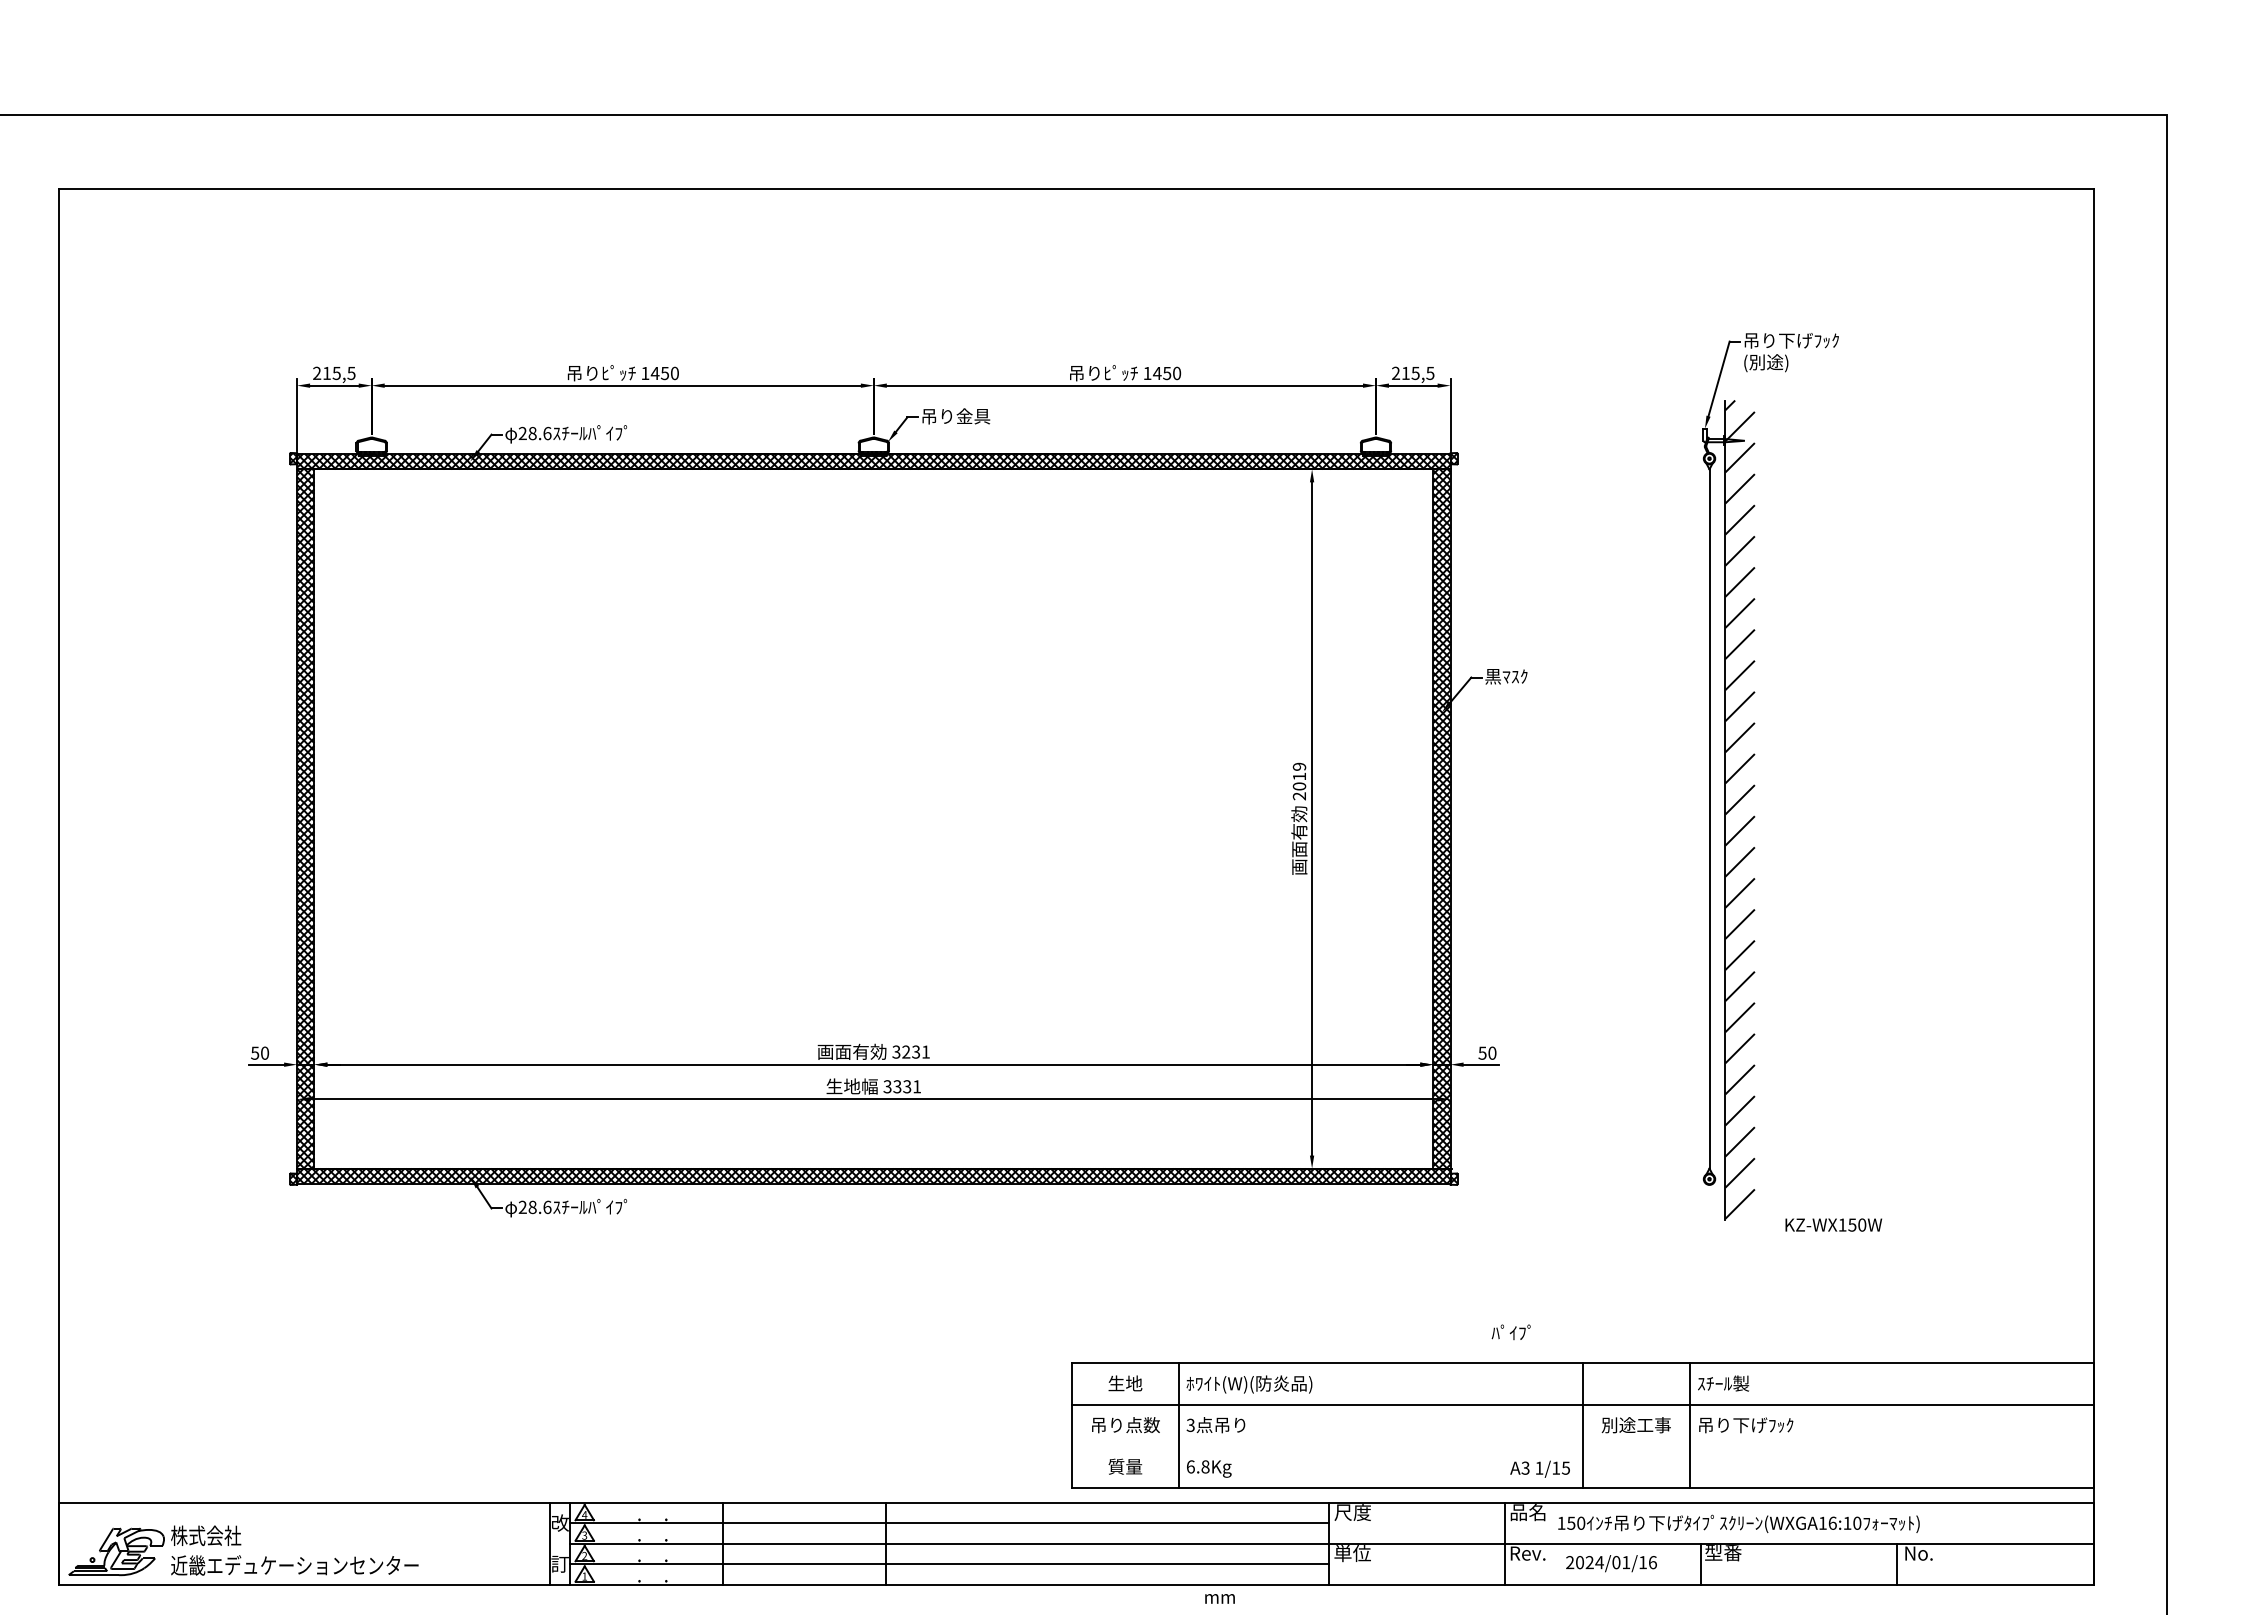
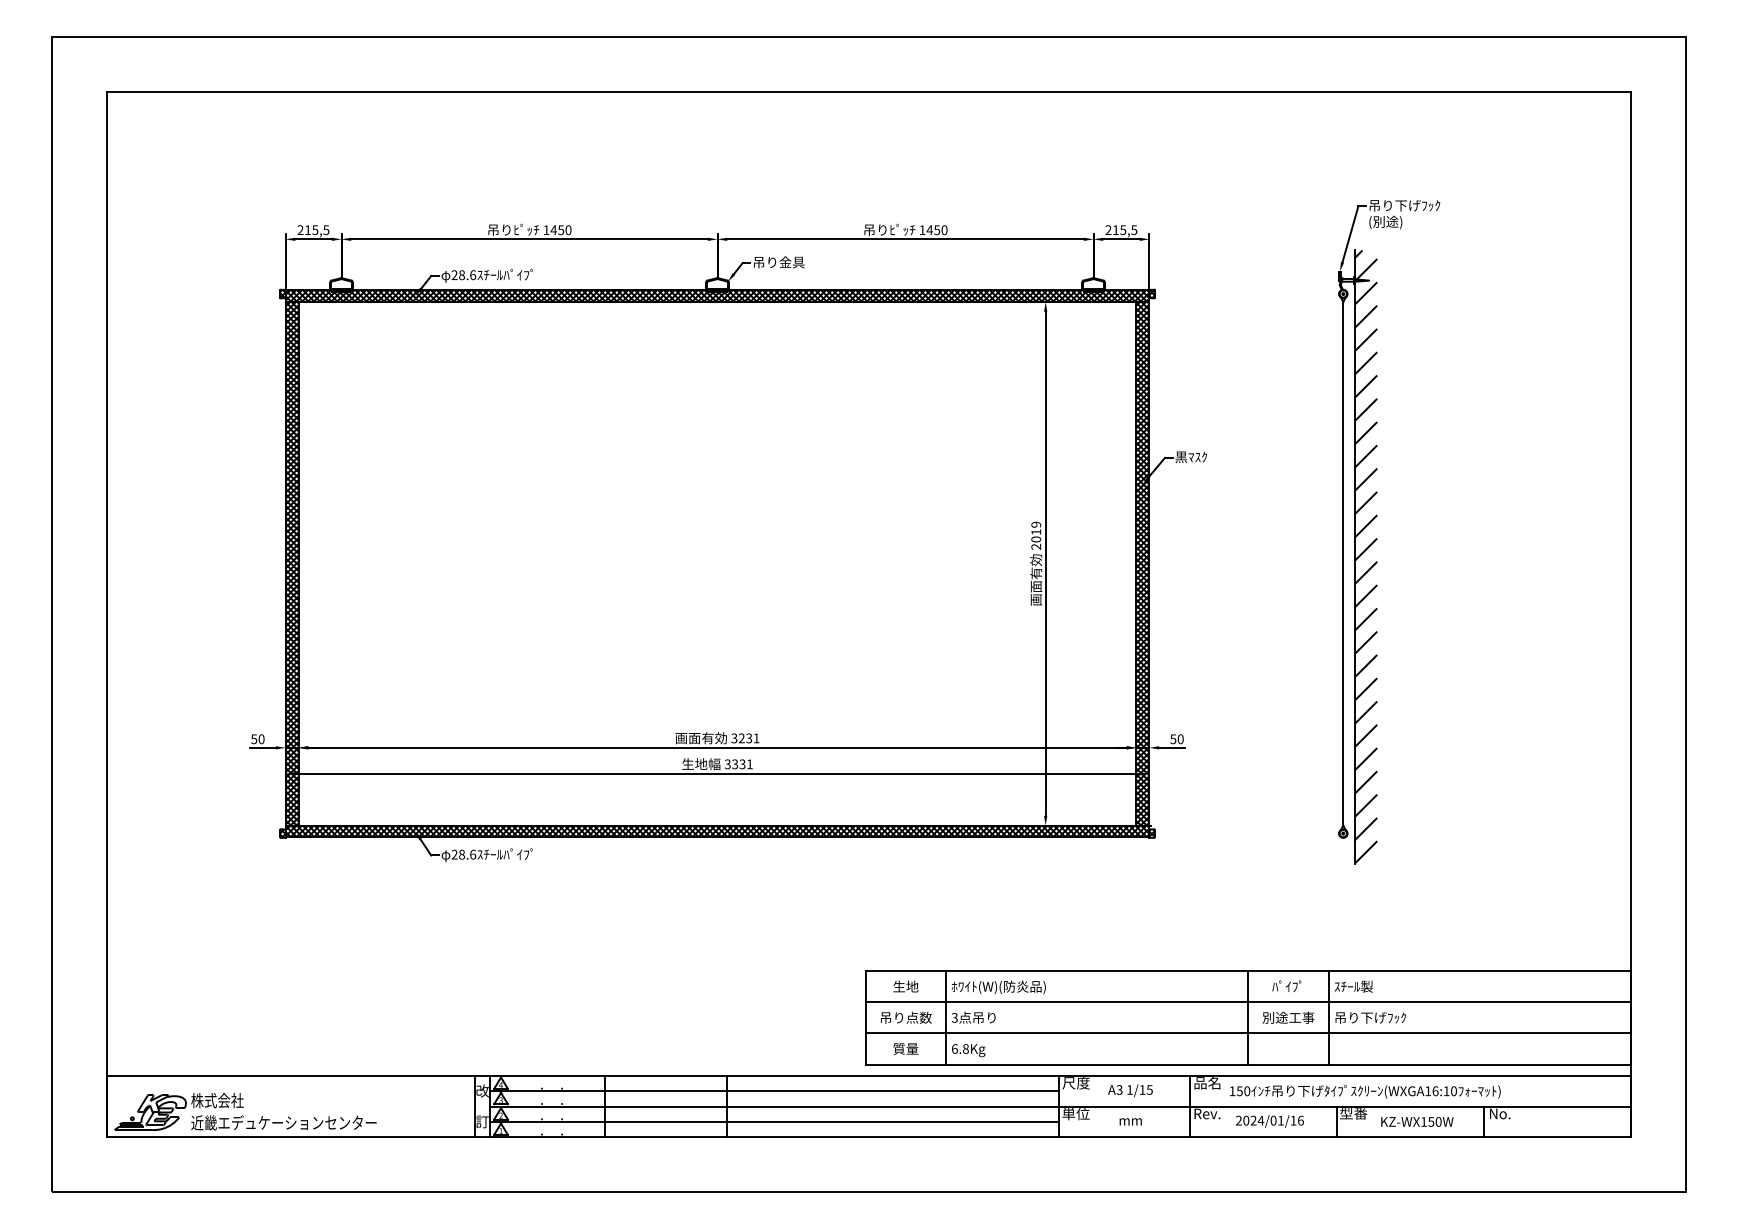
text: (1833, 1224) -> (1417, 1121), moved
text: (1510, 1331) -> (1286, 985), moved
line: (1582, 1446) -> (1248, 1033), added
text: (1540, 1468) -> (1130, 1090), moved
text: (1219, 1598) -> (1130, 1121), moved

